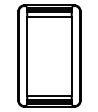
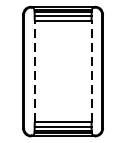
line: (27, 55) -> (35, 70), solid -> dashed
line: (71, 55) -> (91, 70), solid -> dashed

